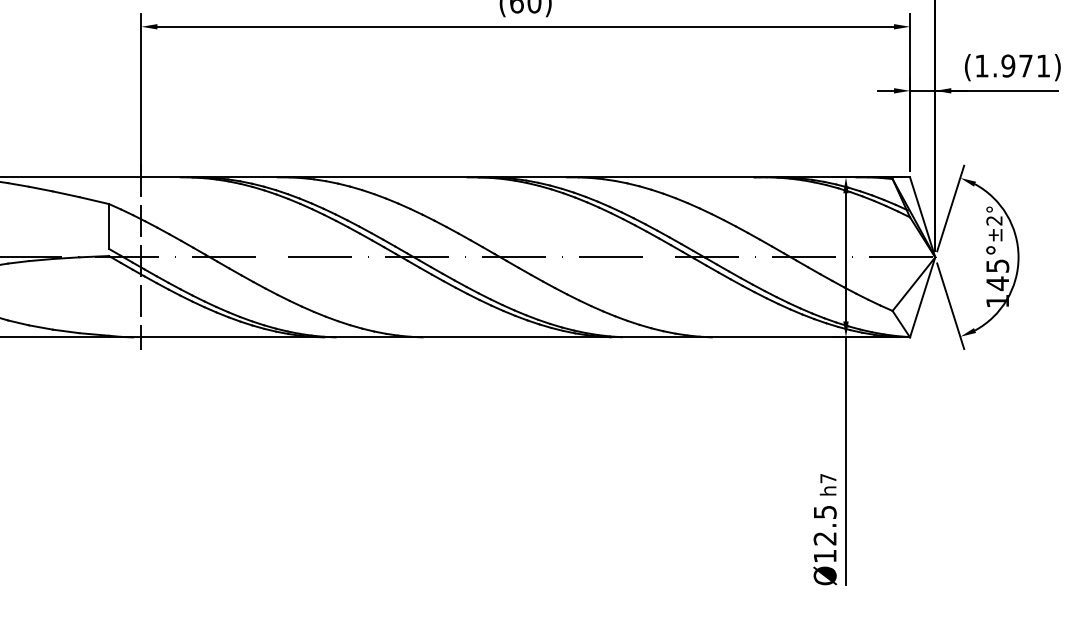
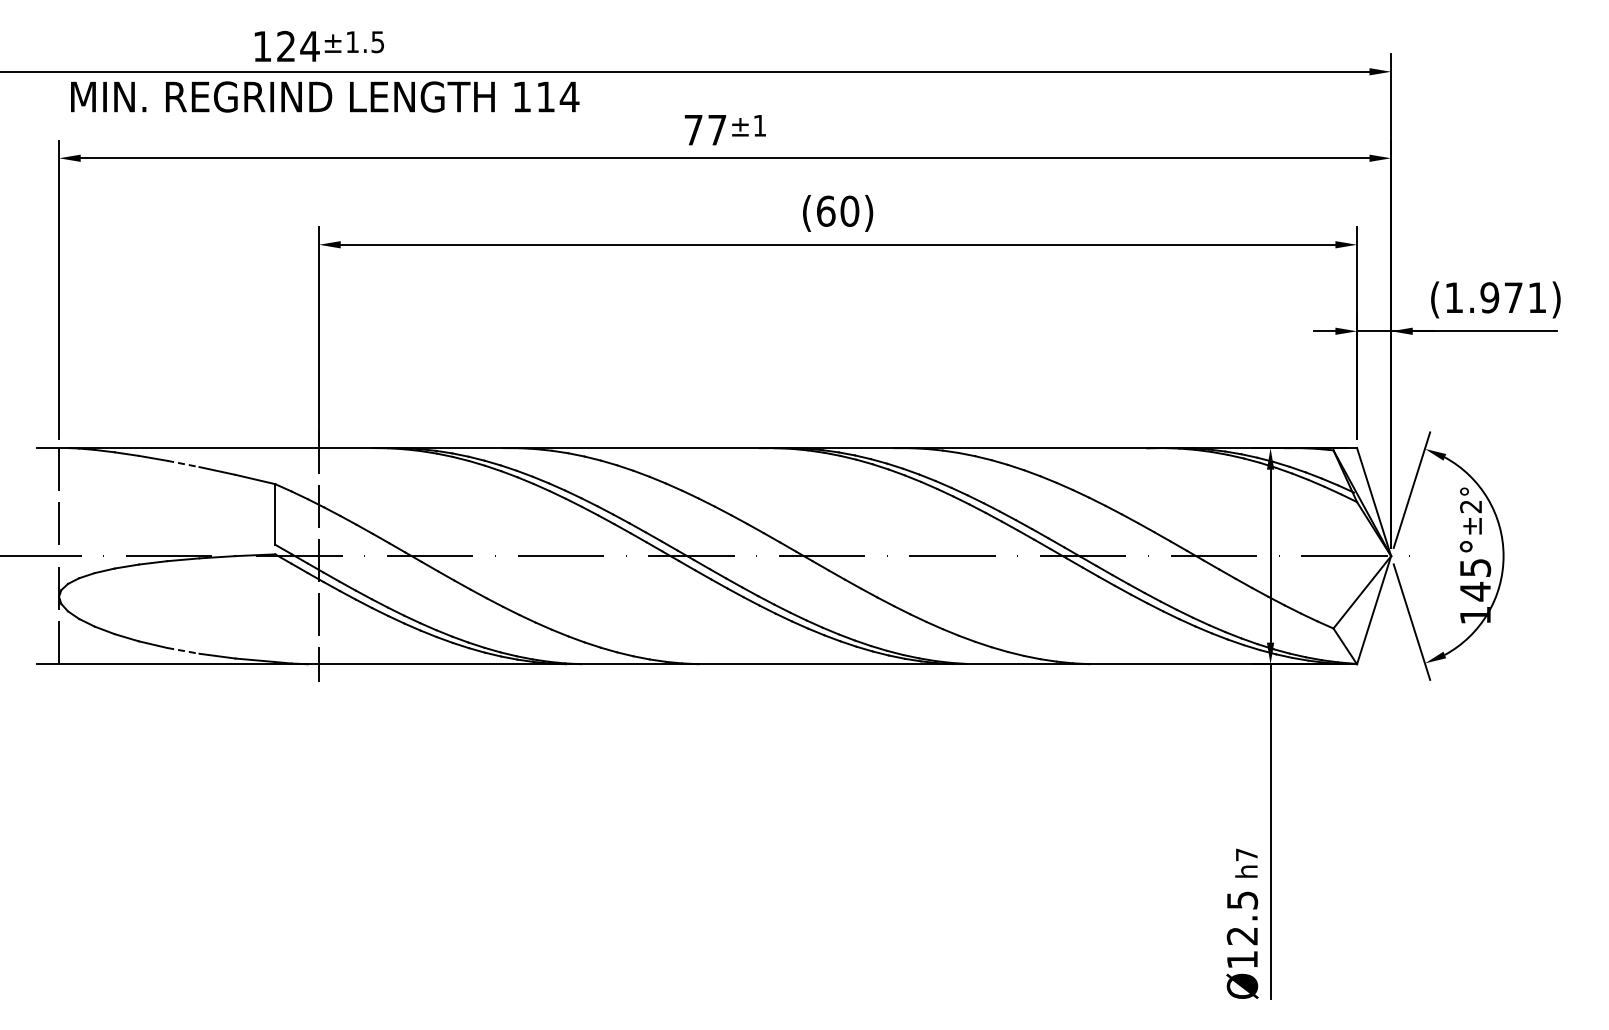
line: (41, 189) -> (183, 464), solid -> dashed
line: (41, 327) -> (183, 650), solid -> dashed

